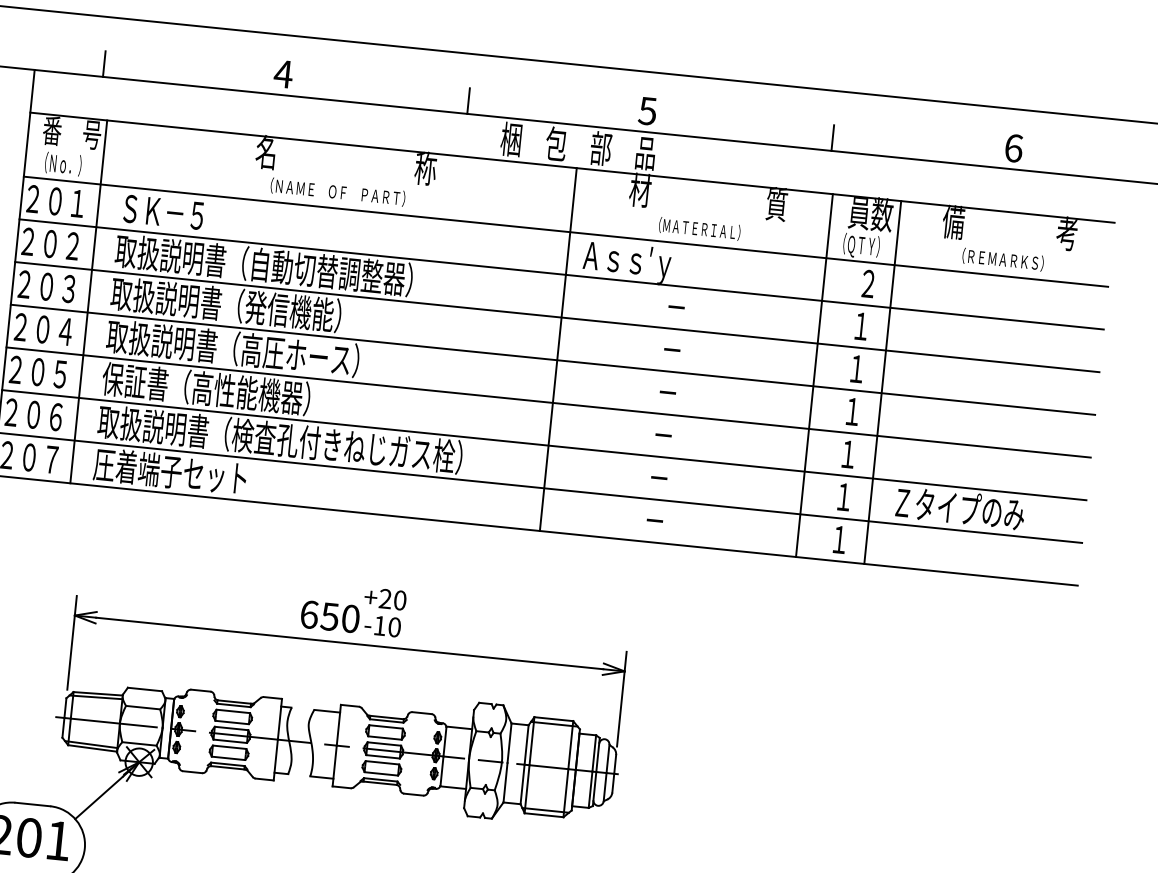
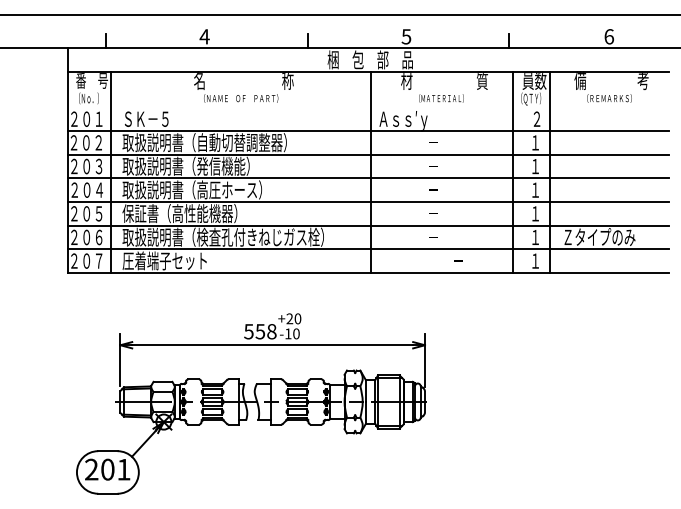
line: (566, 231) -> (368, 107), removed
text: (655, 519) -> (458, 260), moved
text: (330, 616) -> (260, 331), 650 -> 558

